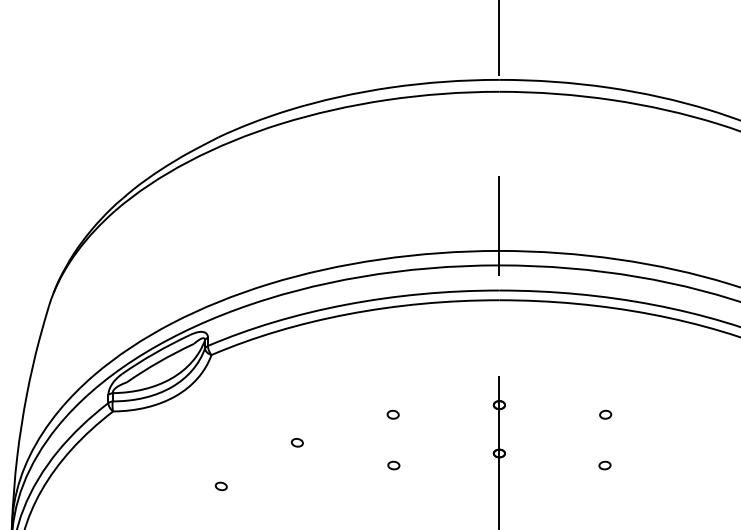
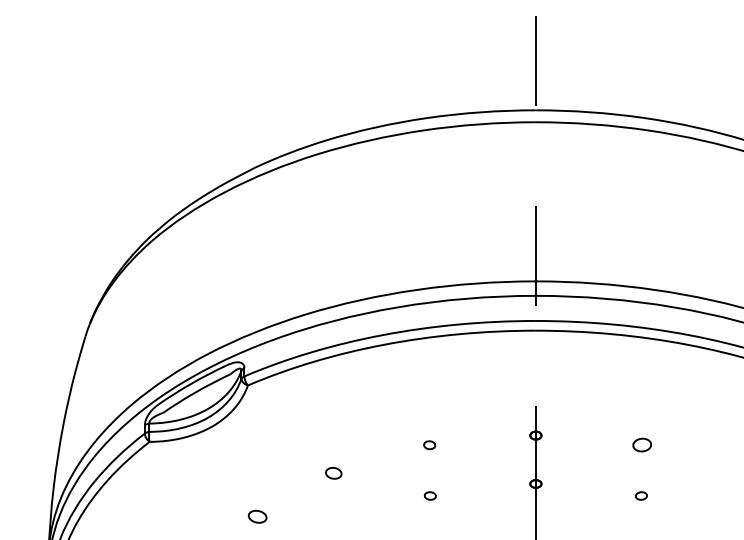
part: (605, 415) -> (641, 445), size x1.6
part: (297, 442) -> (333, 472), size x1.4
part: (221, 486) -> (257, 516), size x1.6

